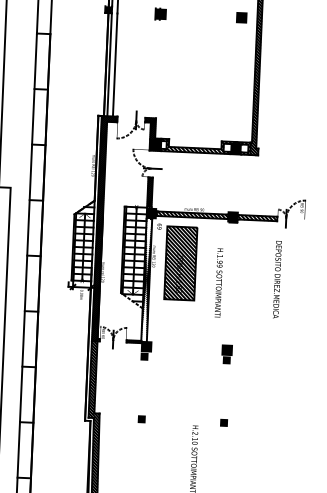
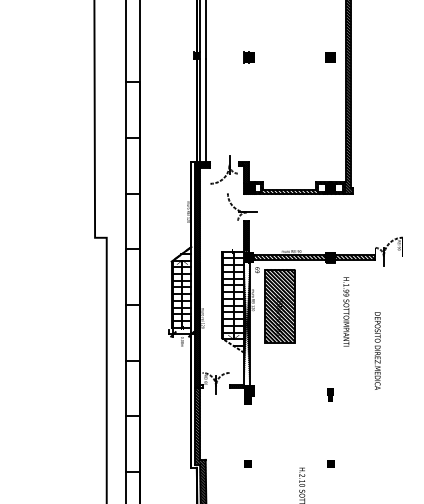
text: (277, 279) -> (377, 350), moved
text: (219, 282) -> (346, 311), moved
part: (227, 353) -> (330, 394), size x0.7

